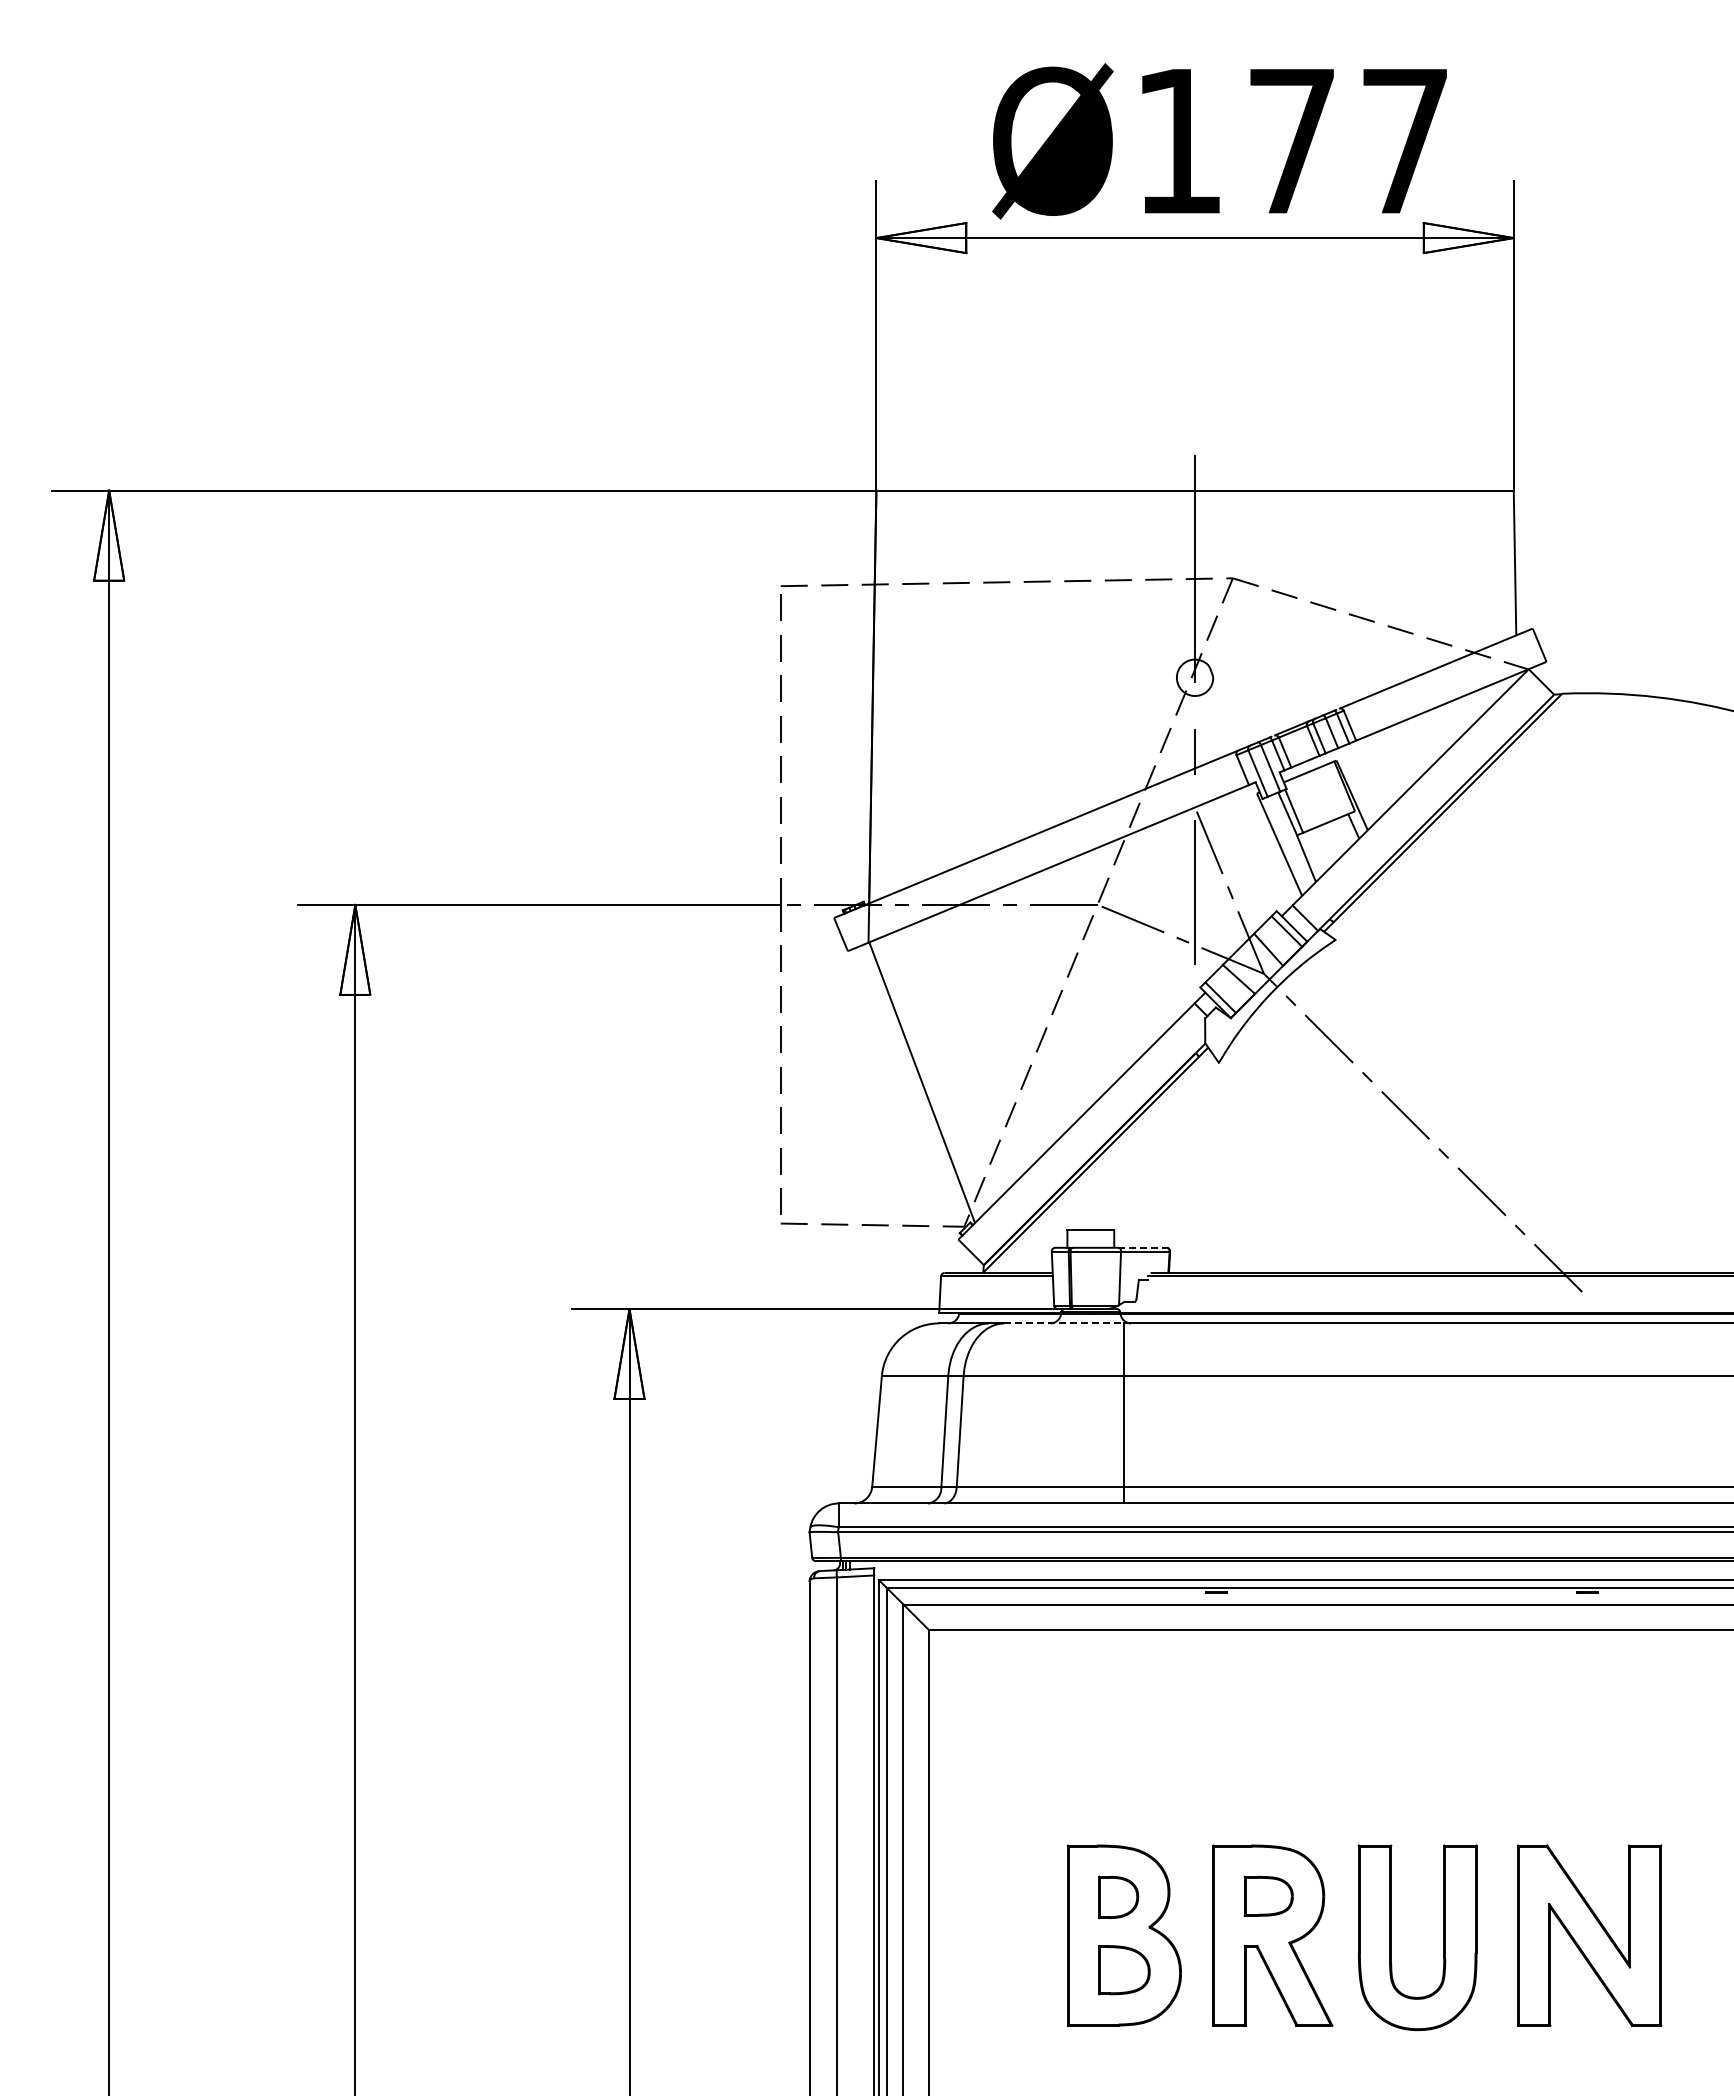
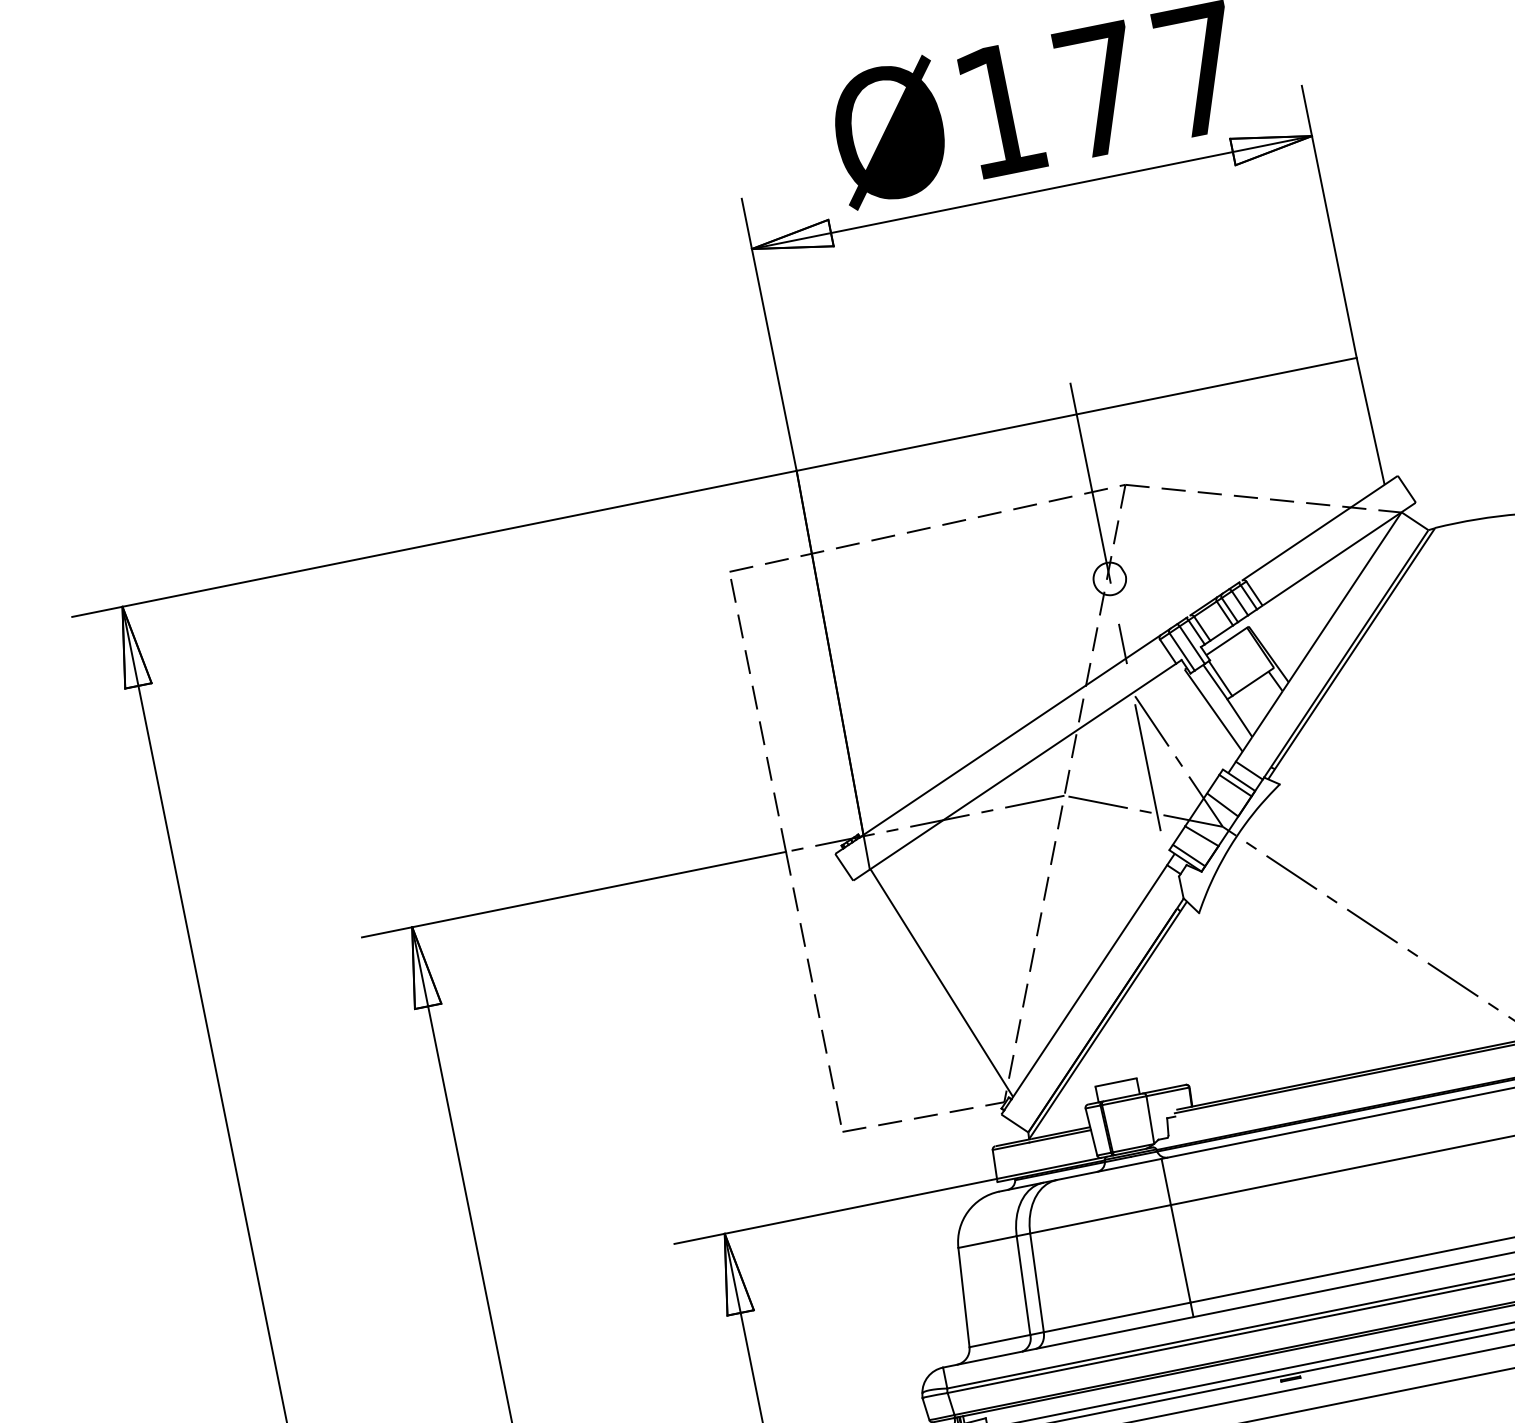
line: (1142, 1247) -> (1164, 1088), dashed -> solid
line: (1063, 1323) -> (1108, 1169), dashed -> solid

